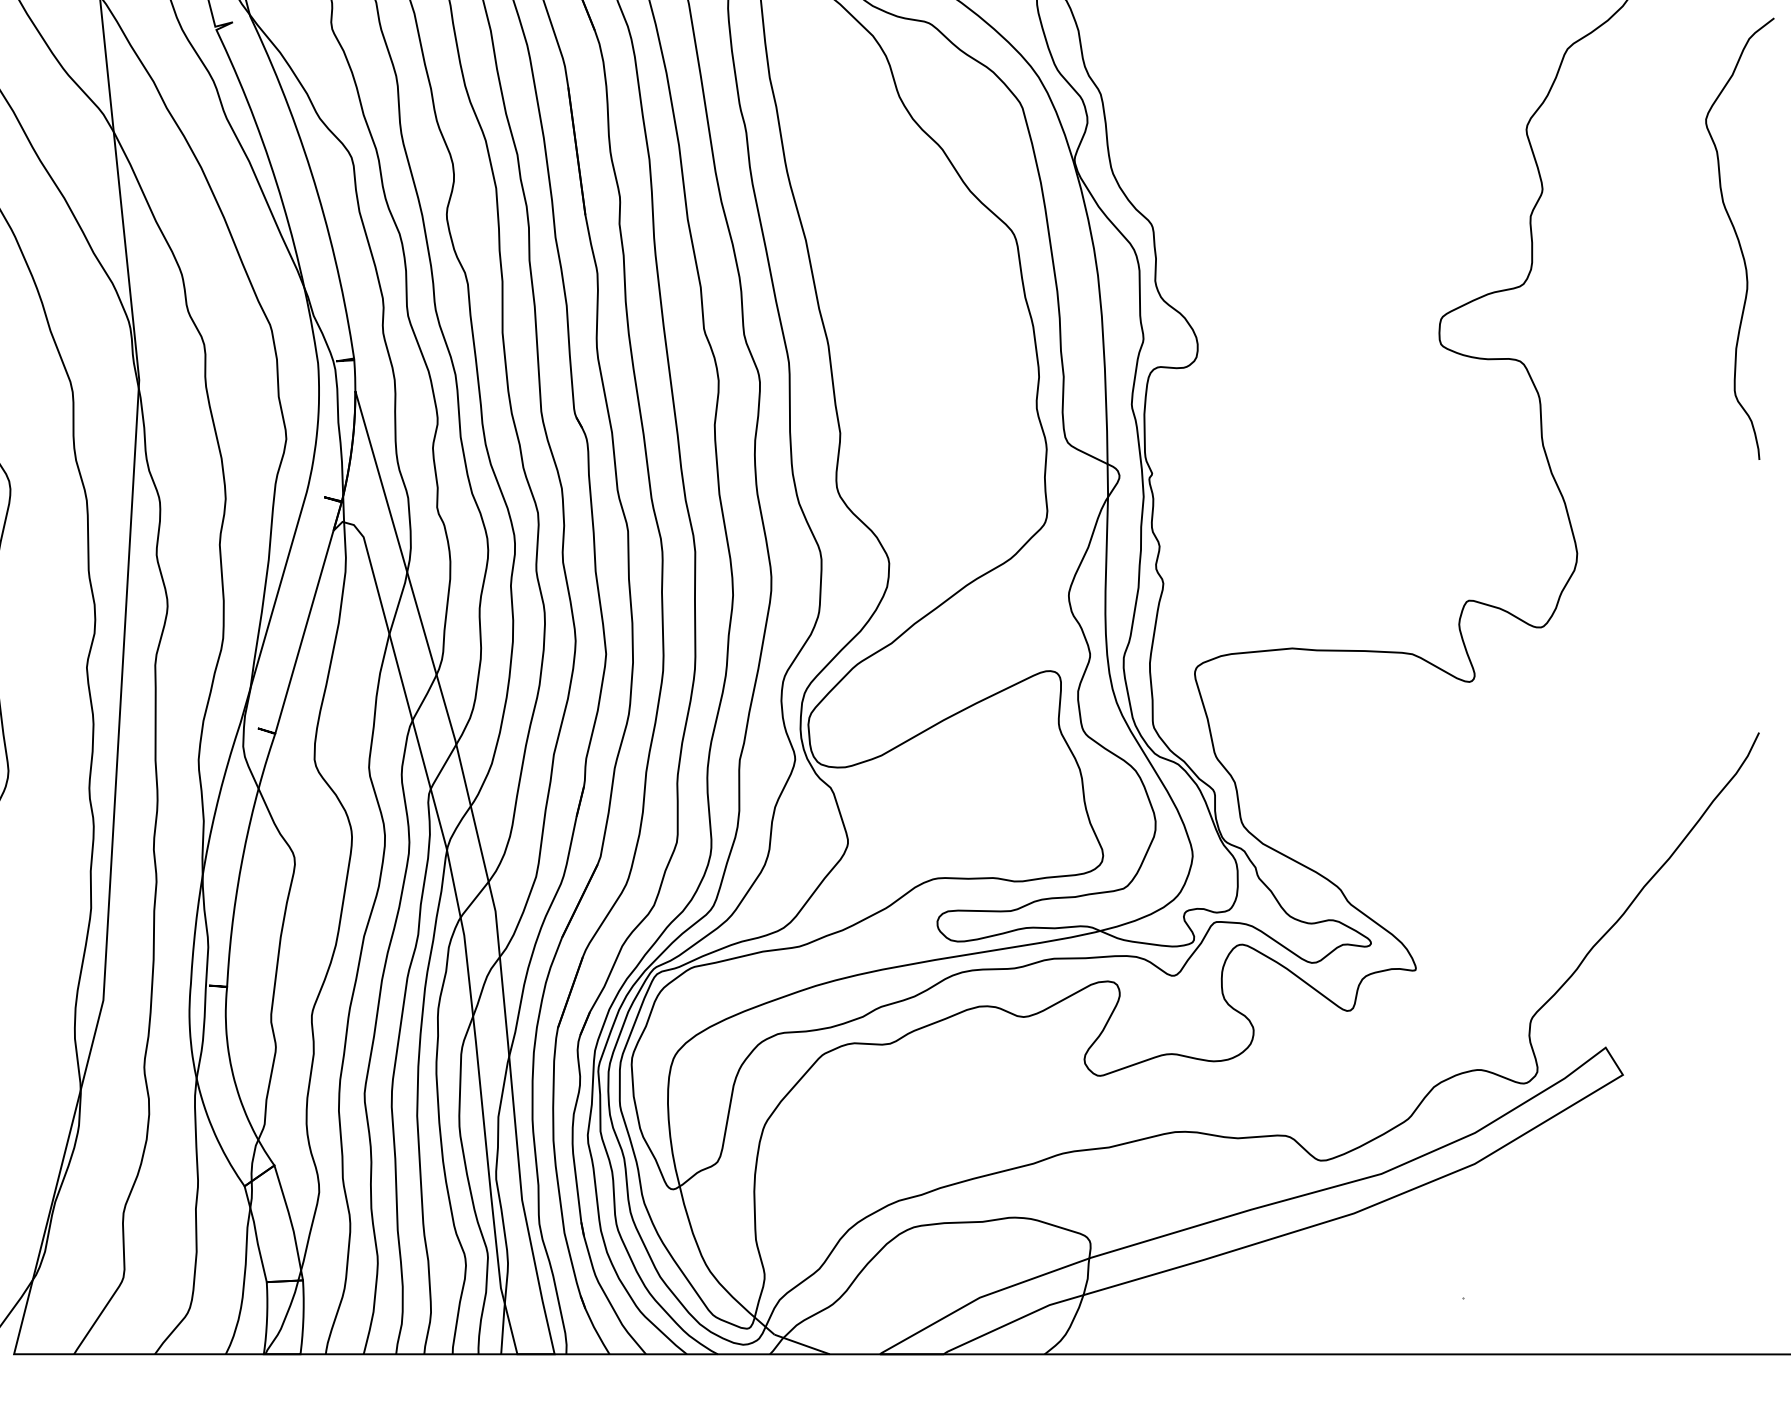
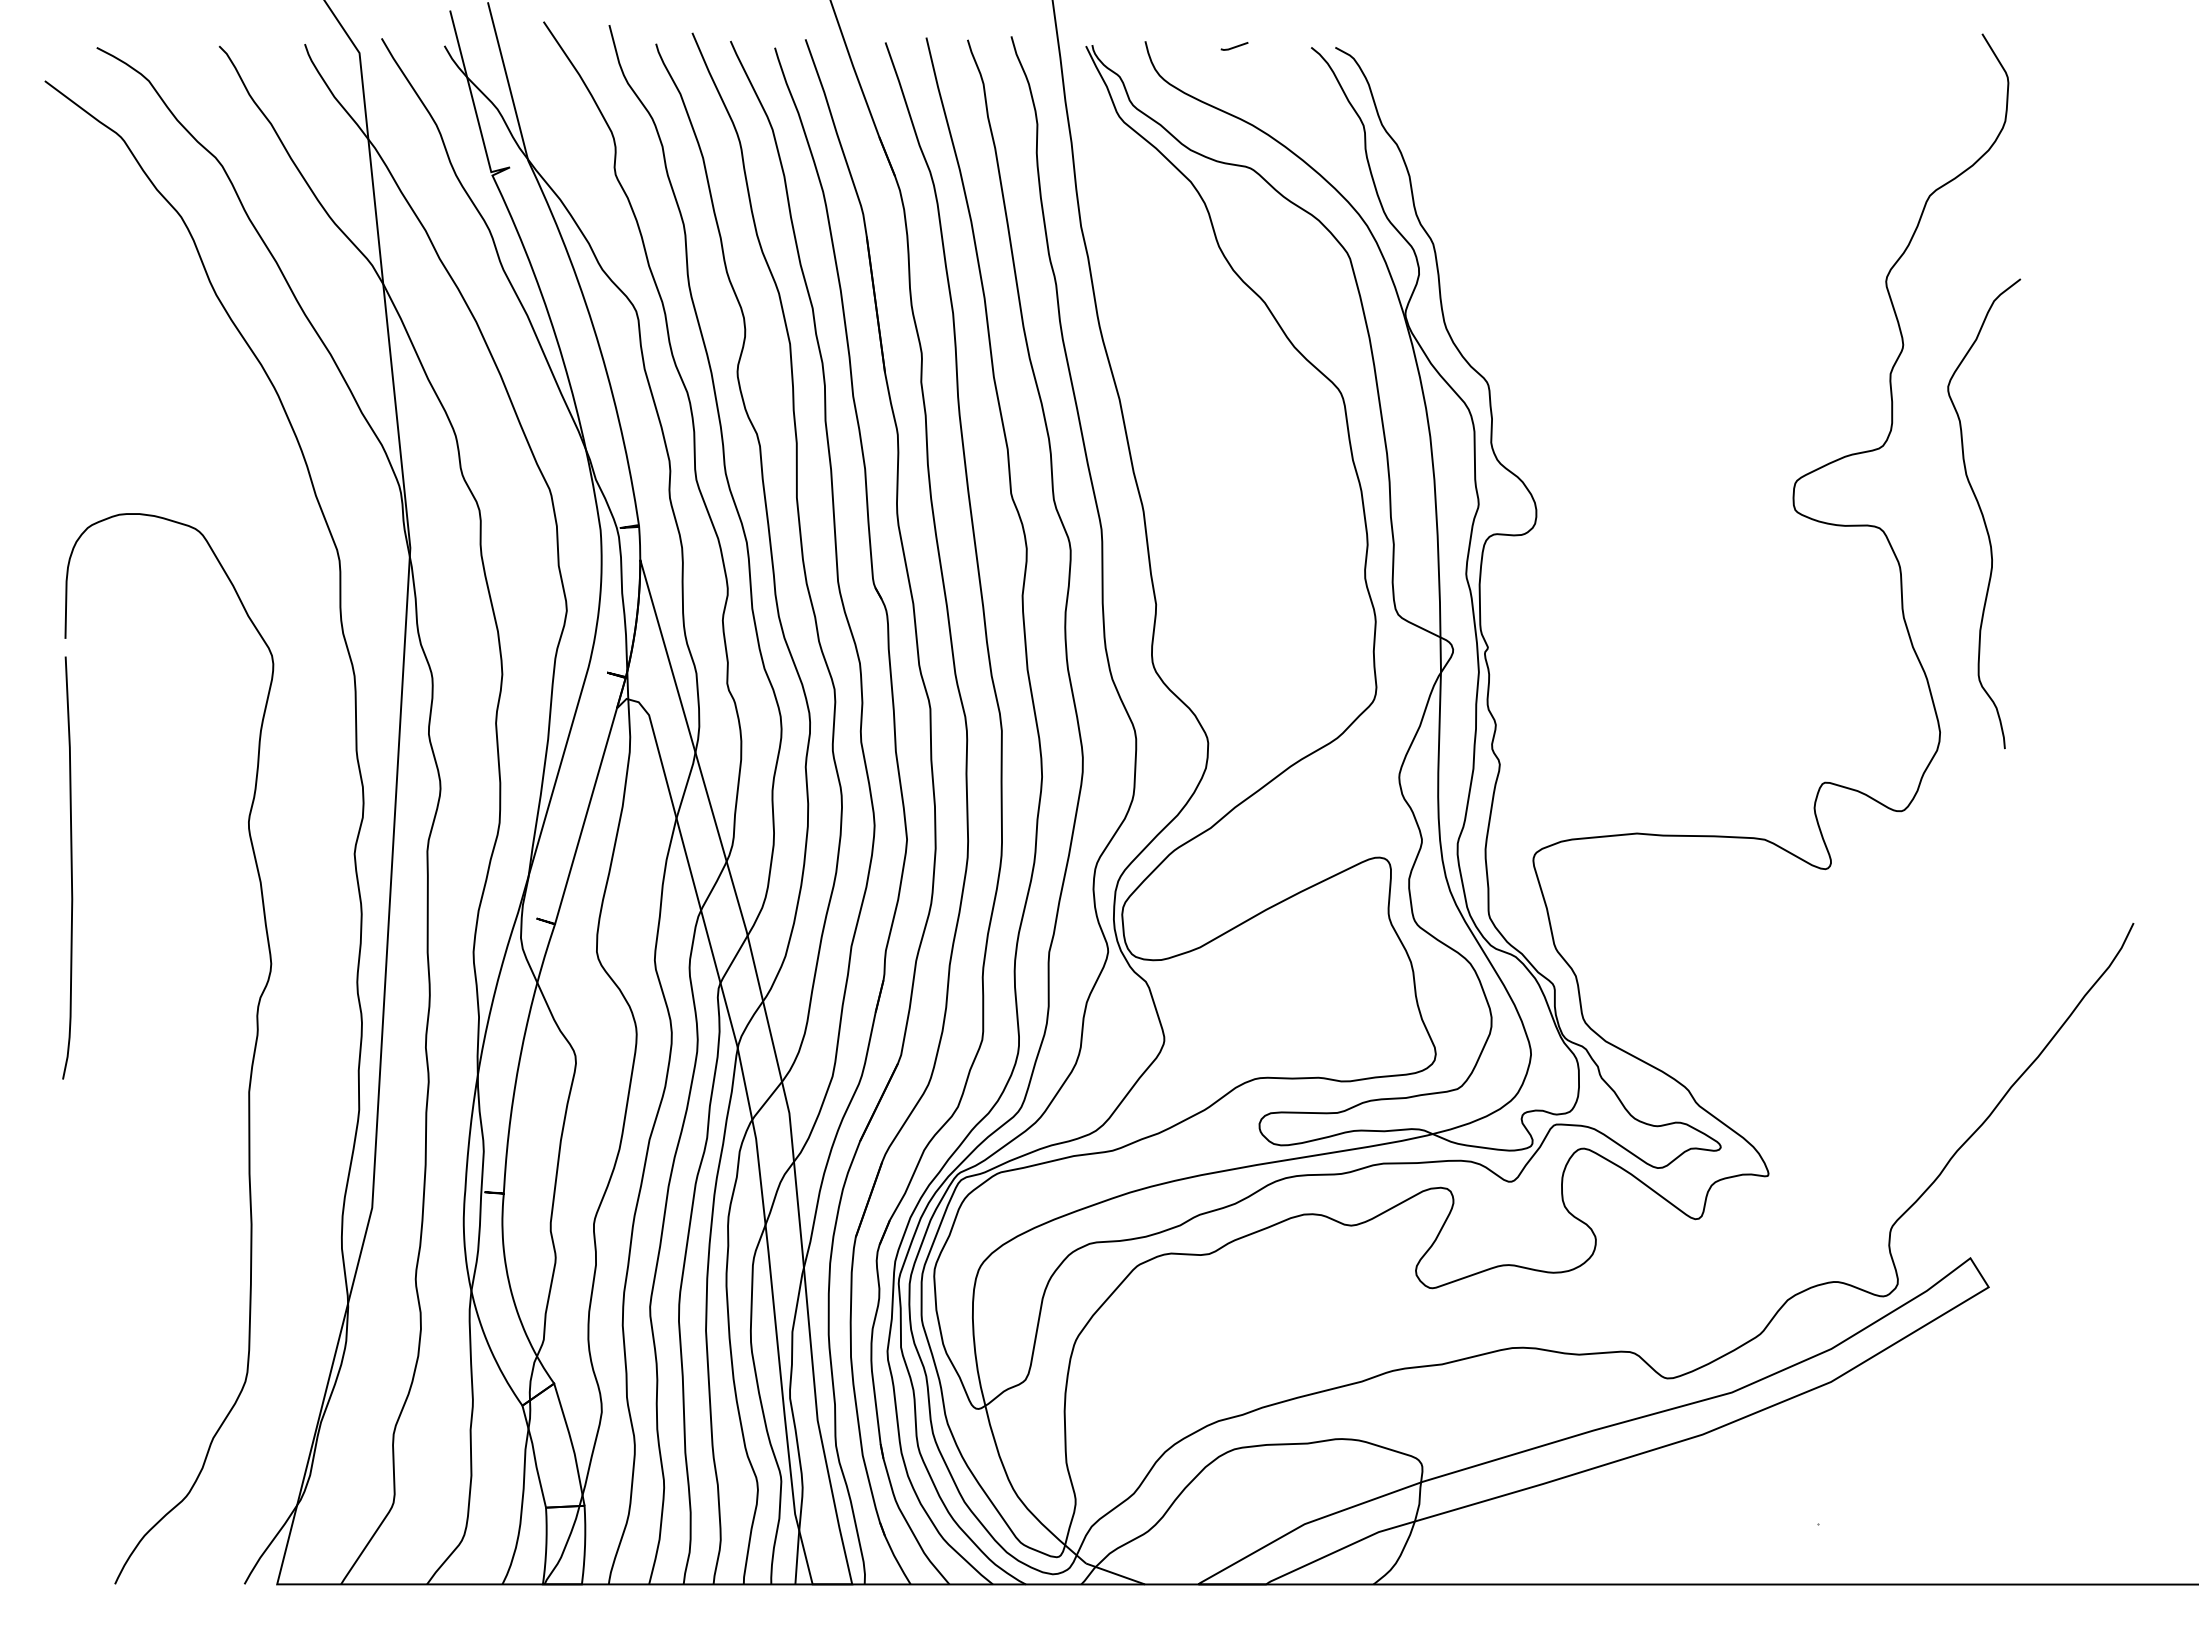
curve: (1739, 239) -> (1983, 514), moved

